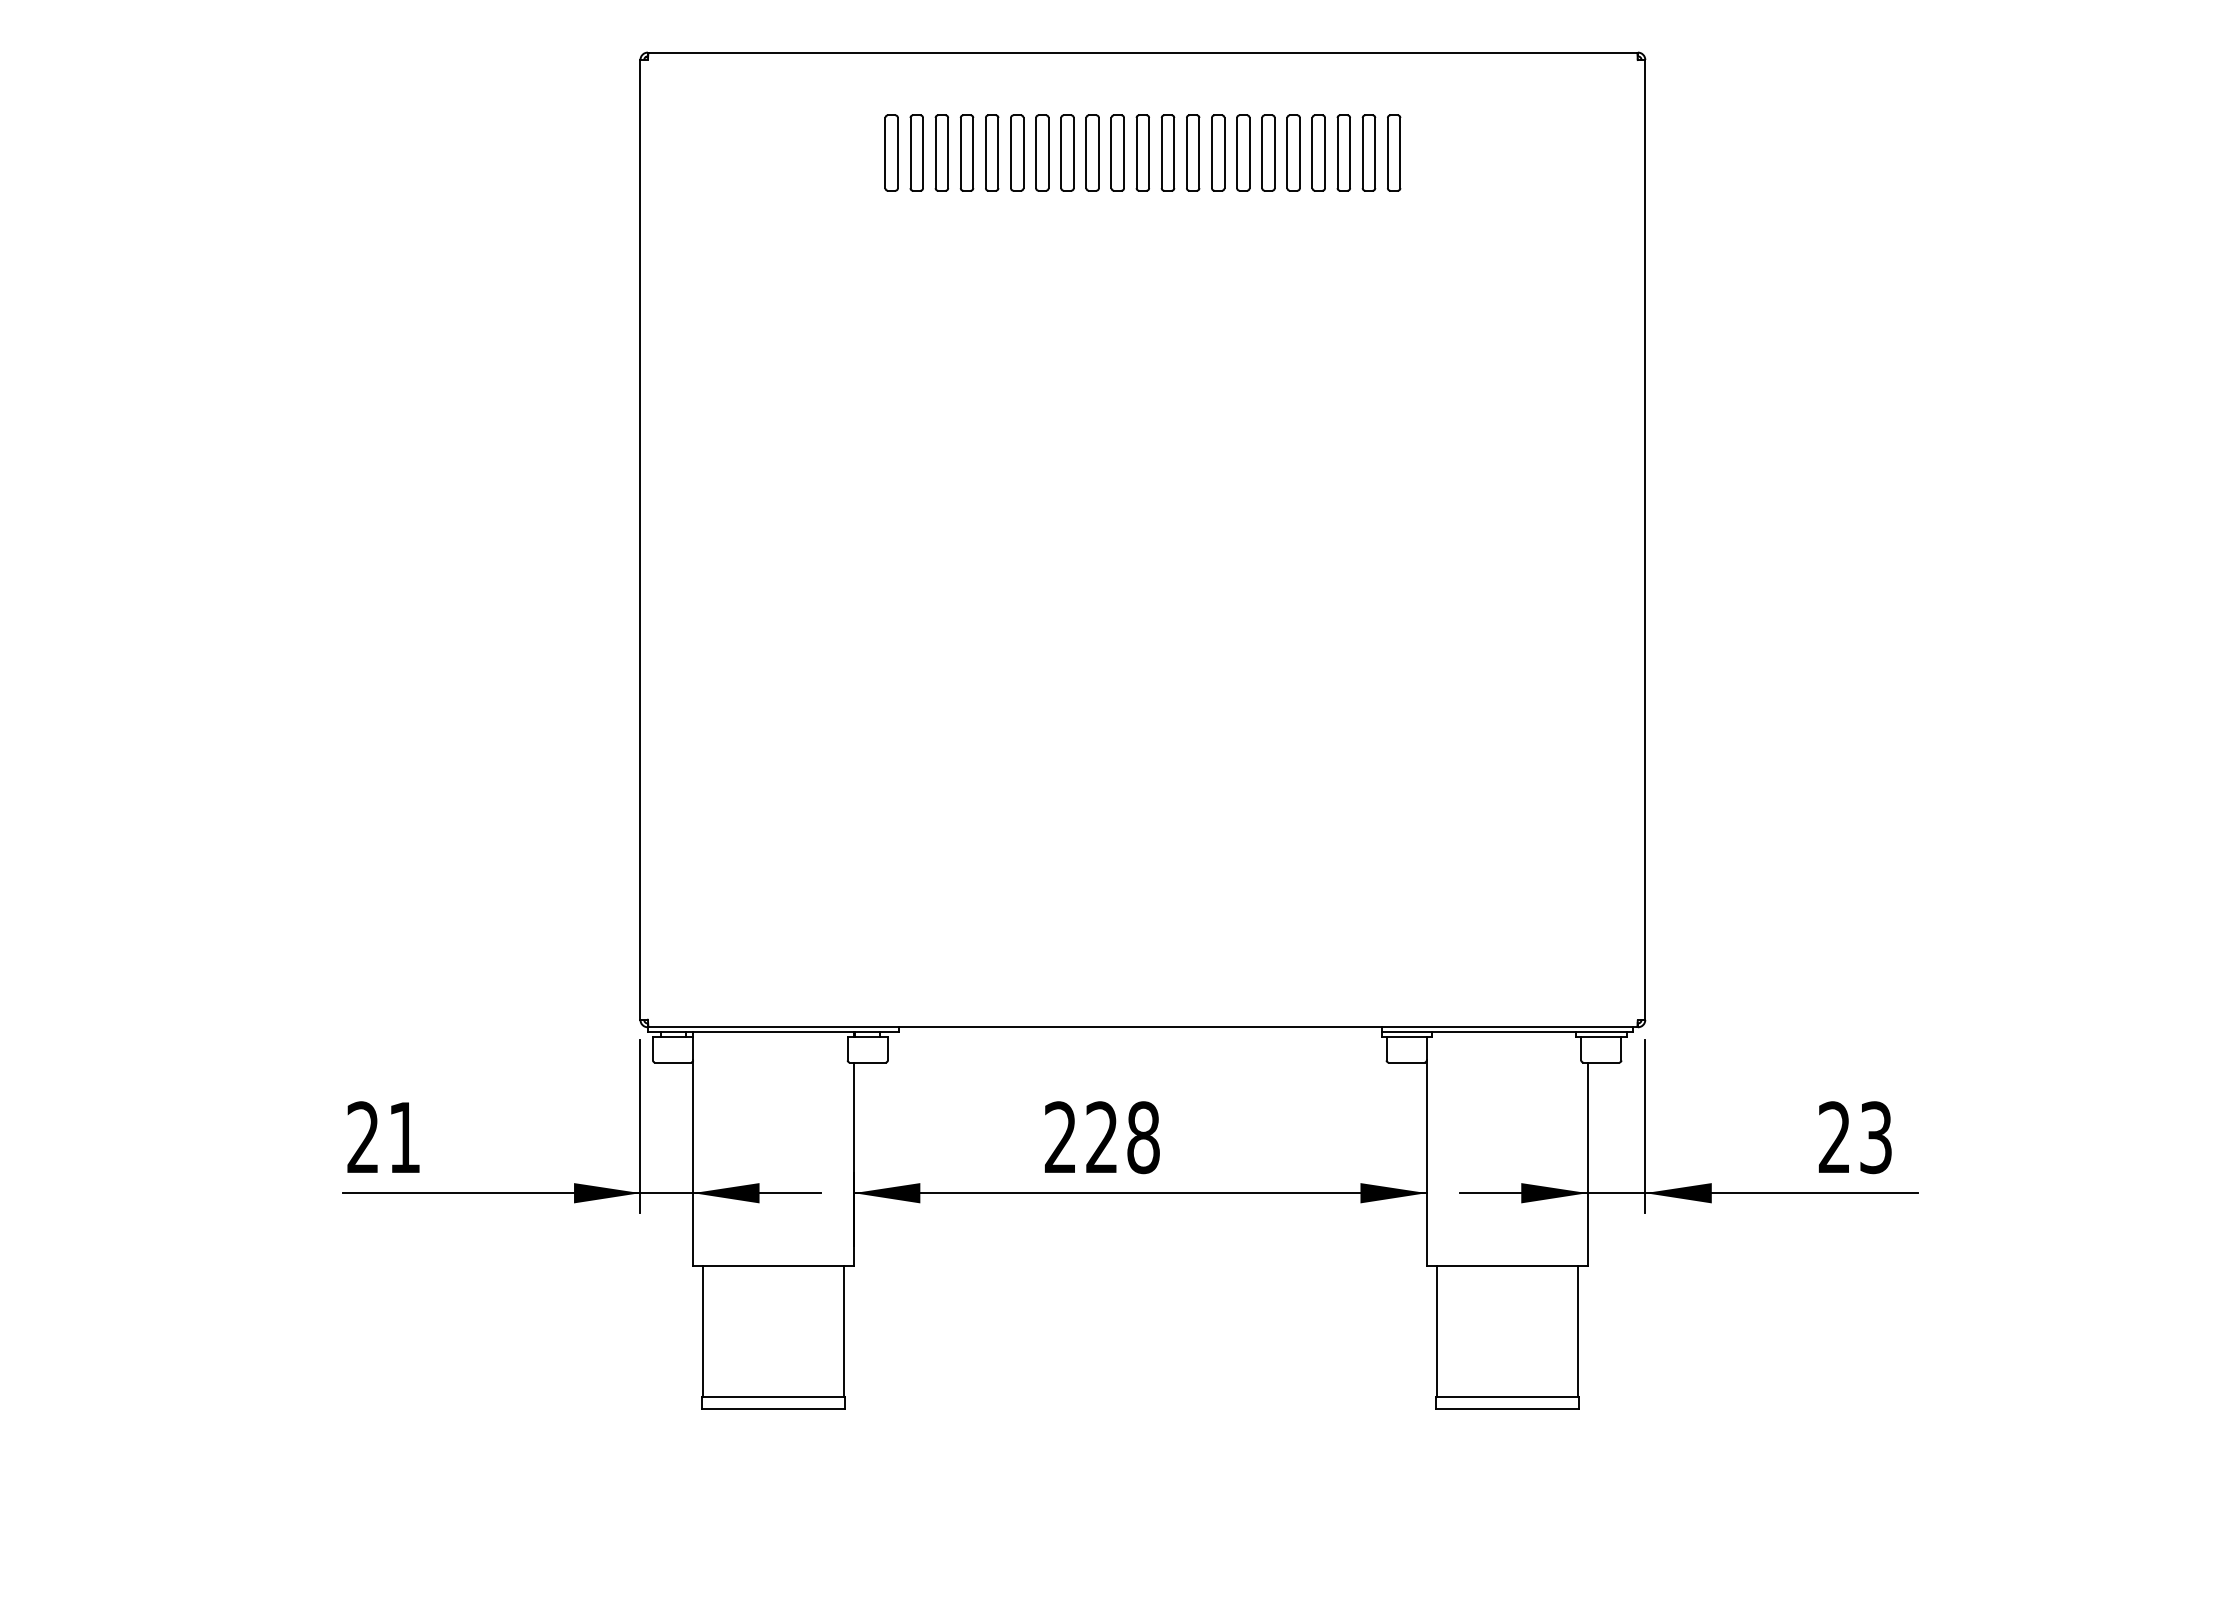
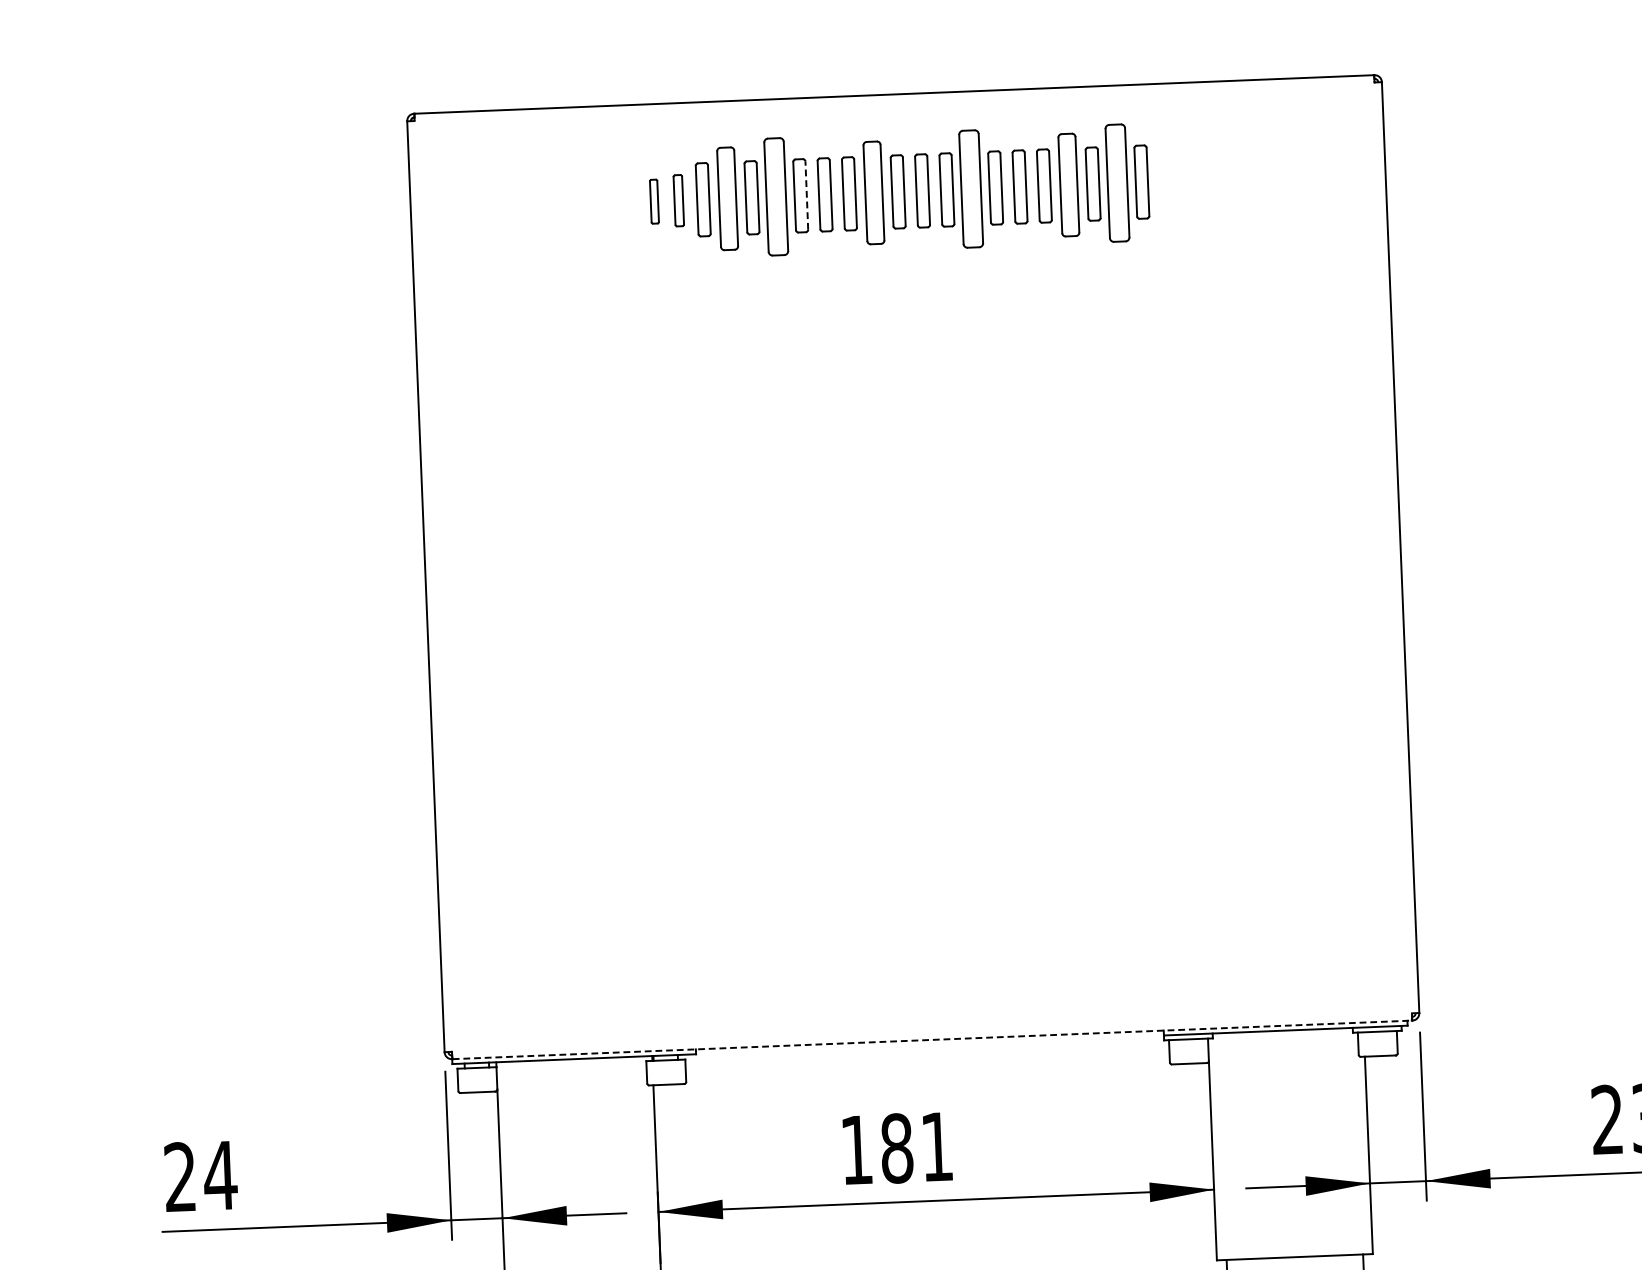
part: (891, 152) -> (654, 201), size x0.6
part: (916, 152) -> (678, 200), size x0.7
part: (966, 152) -> (727, 198), size x1.4
part: (1017, 152) -> (776, 196), size x1.6
line: (1048, 152) -> (806, 195), solid -> dashed
part: (1117, 152) -> (873, 192), size x1.4
part: (1218, 152) -> (971, 188), size x1.6
part: (1318, 152) -> (1068, 184), size x1.4
part: (1368, 152) -> (1117, 182), size x1.6
line: (1143, 1027) -> (932, 1040), solid -> dashed
text: (404, 1137) -> (220, 1175), 21 -> 24
text: (1101, 1137) -> (896, 1148), 228 -> 181

